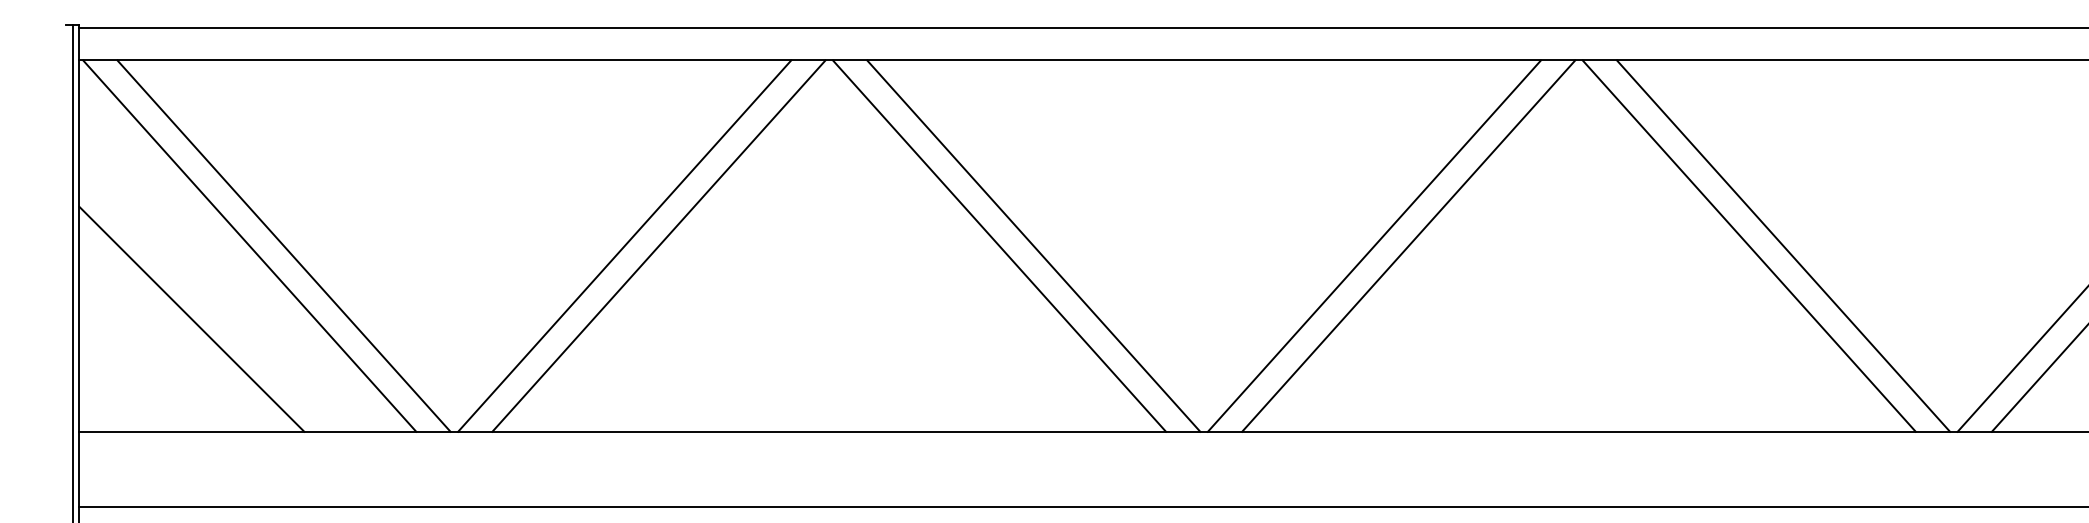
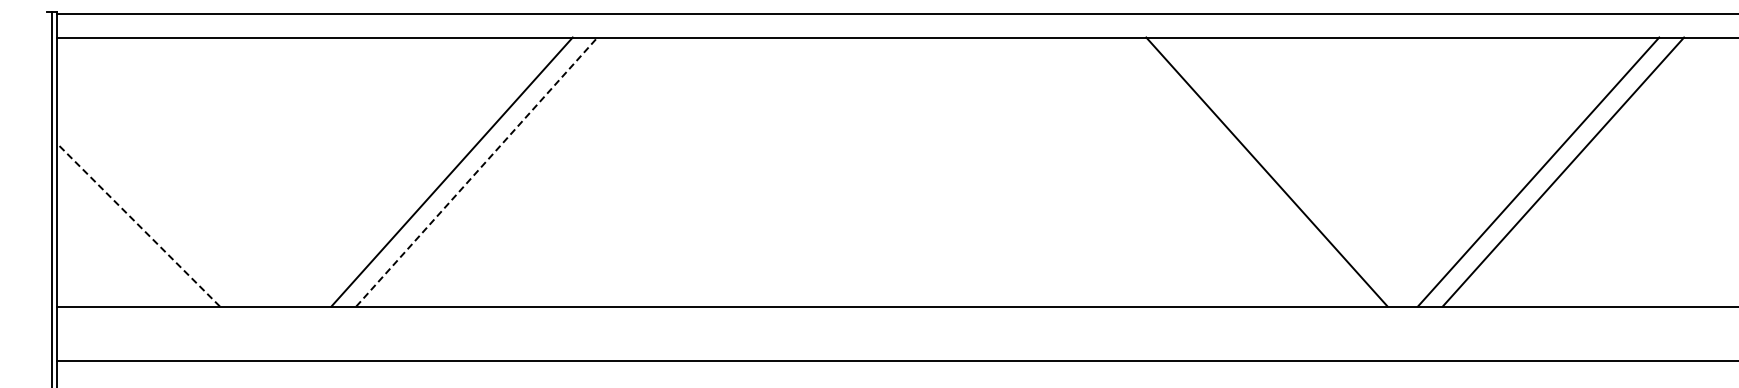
line: (249, 245) -> (180, 171), removed
line: (282, 245) -> (204, 171), removed
line: (999, 245) -> (723, 171), removed
line: (1033, 245) -> (748, 171), removed
line: (1374, 245) -> (995, 171), removed
line: (1407, 245) -> (1019, 171), removed
line: (1783, 245) -> (1291, 171), removed
line: (658, 246) -> (476, 172), solid -> dashed
line: (191, 318) -> (138, 224), solid -> dashed

